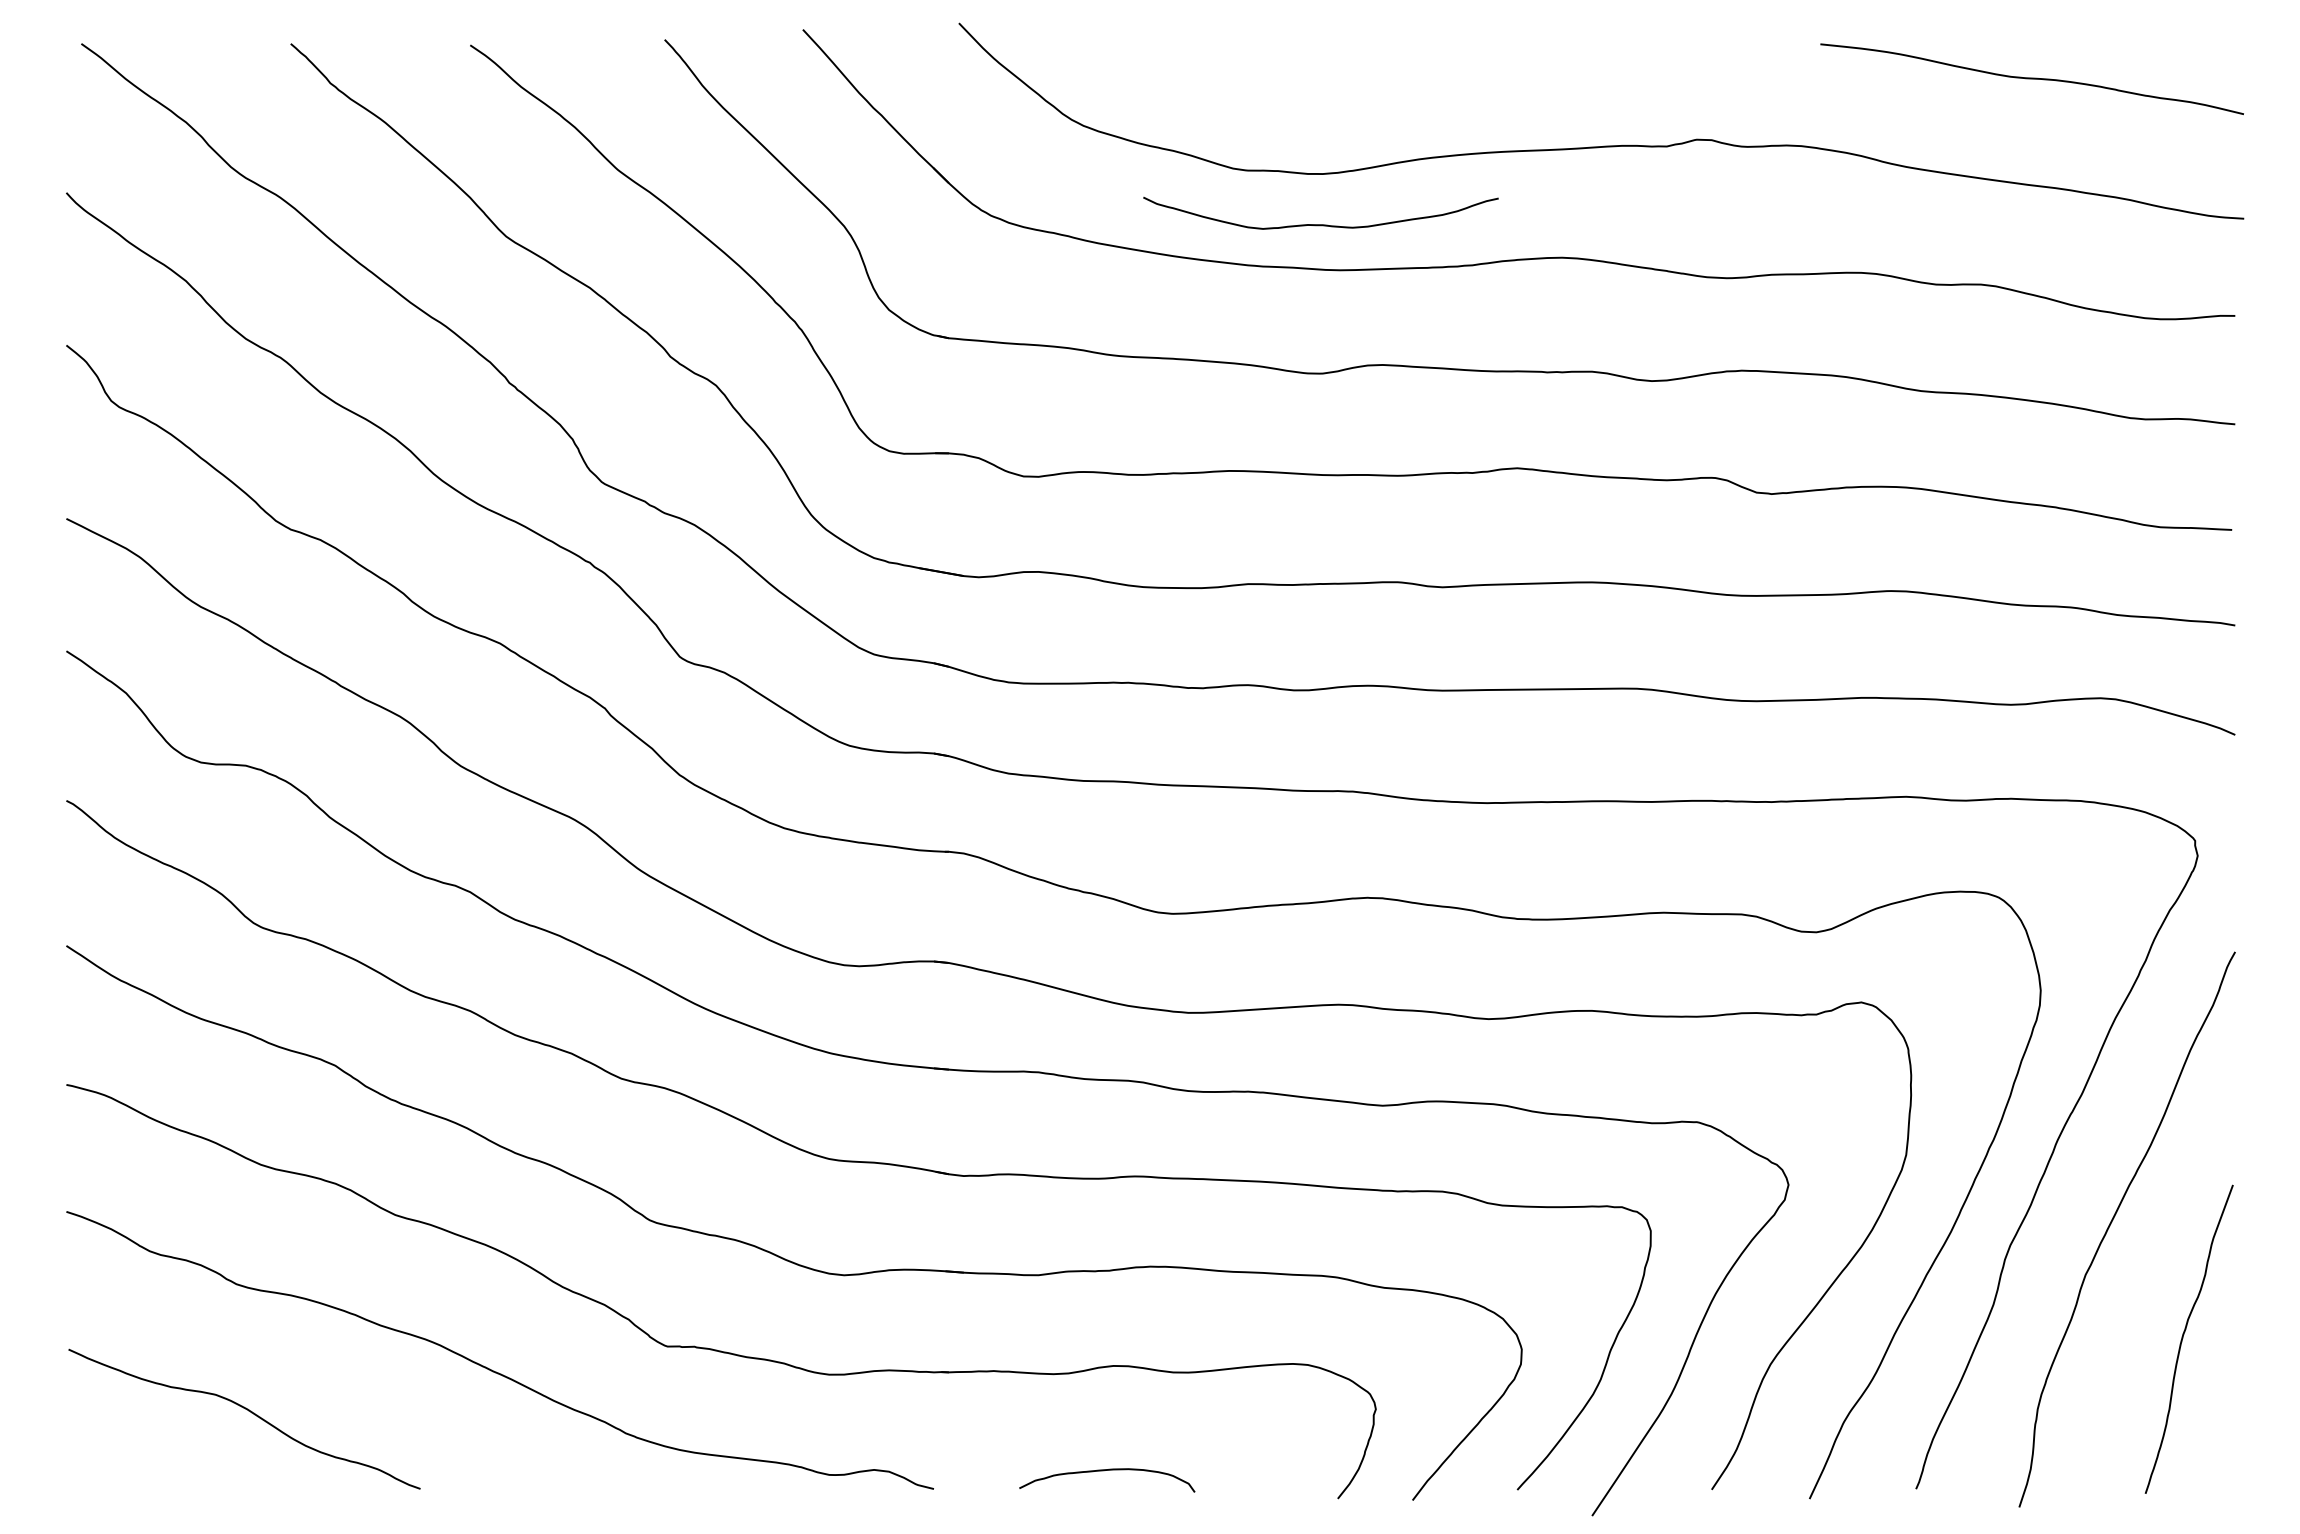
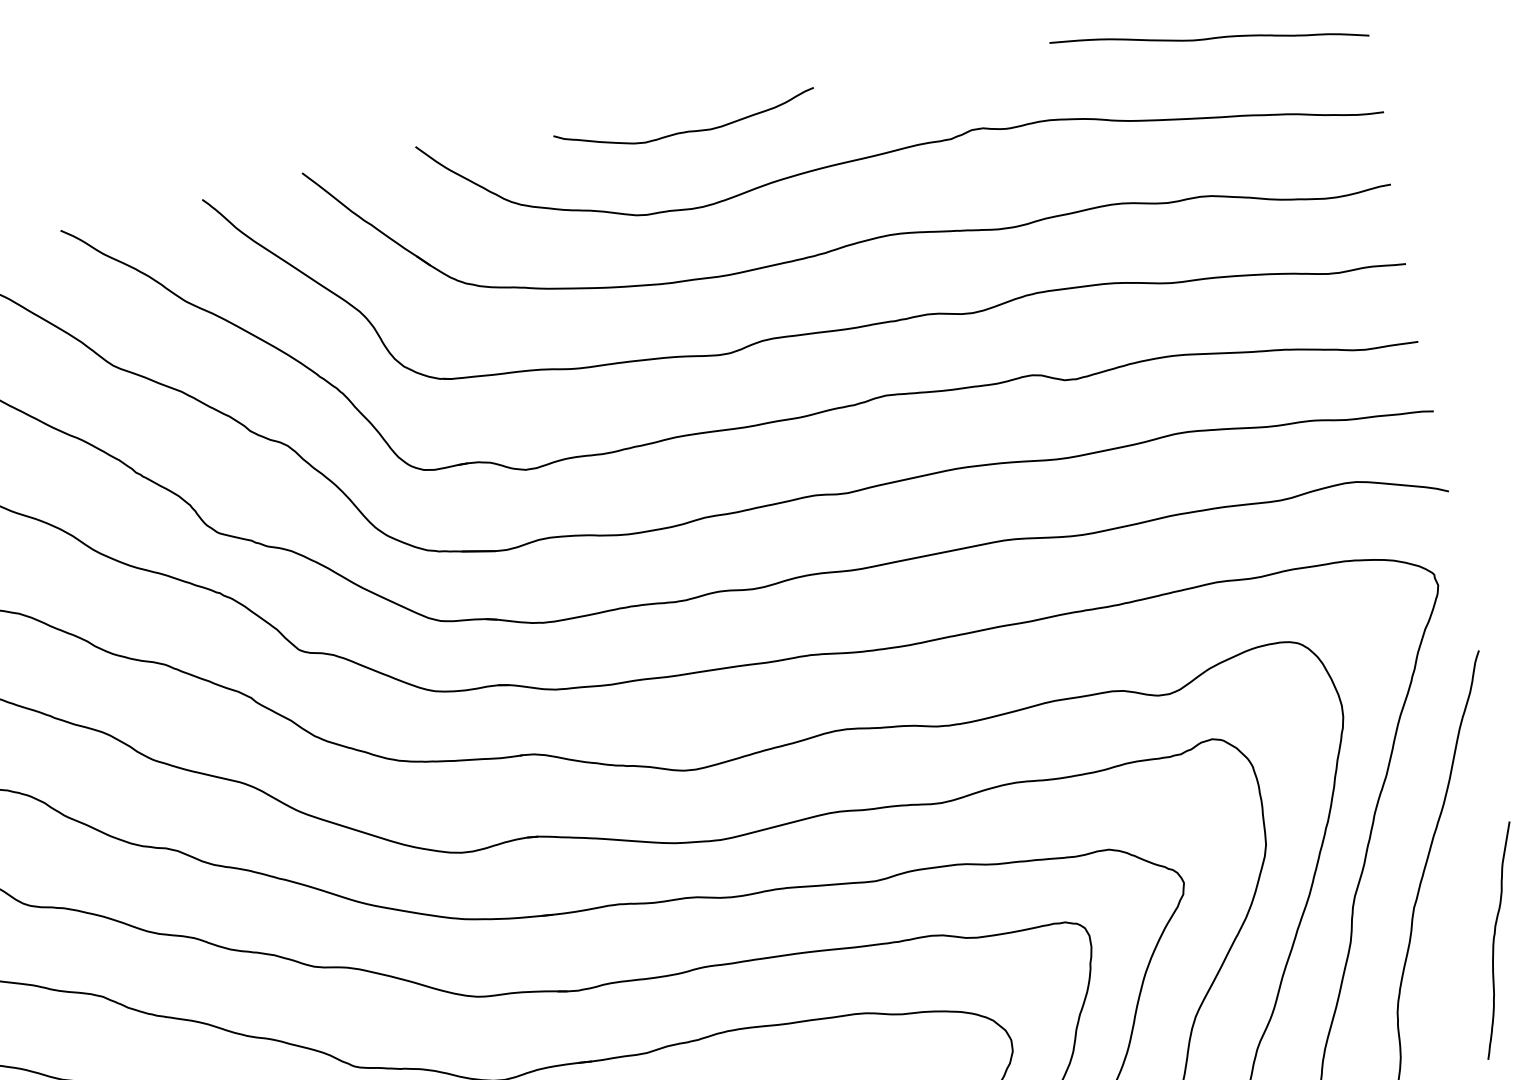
curve: (1320, 224) -> (686, 131), moved

